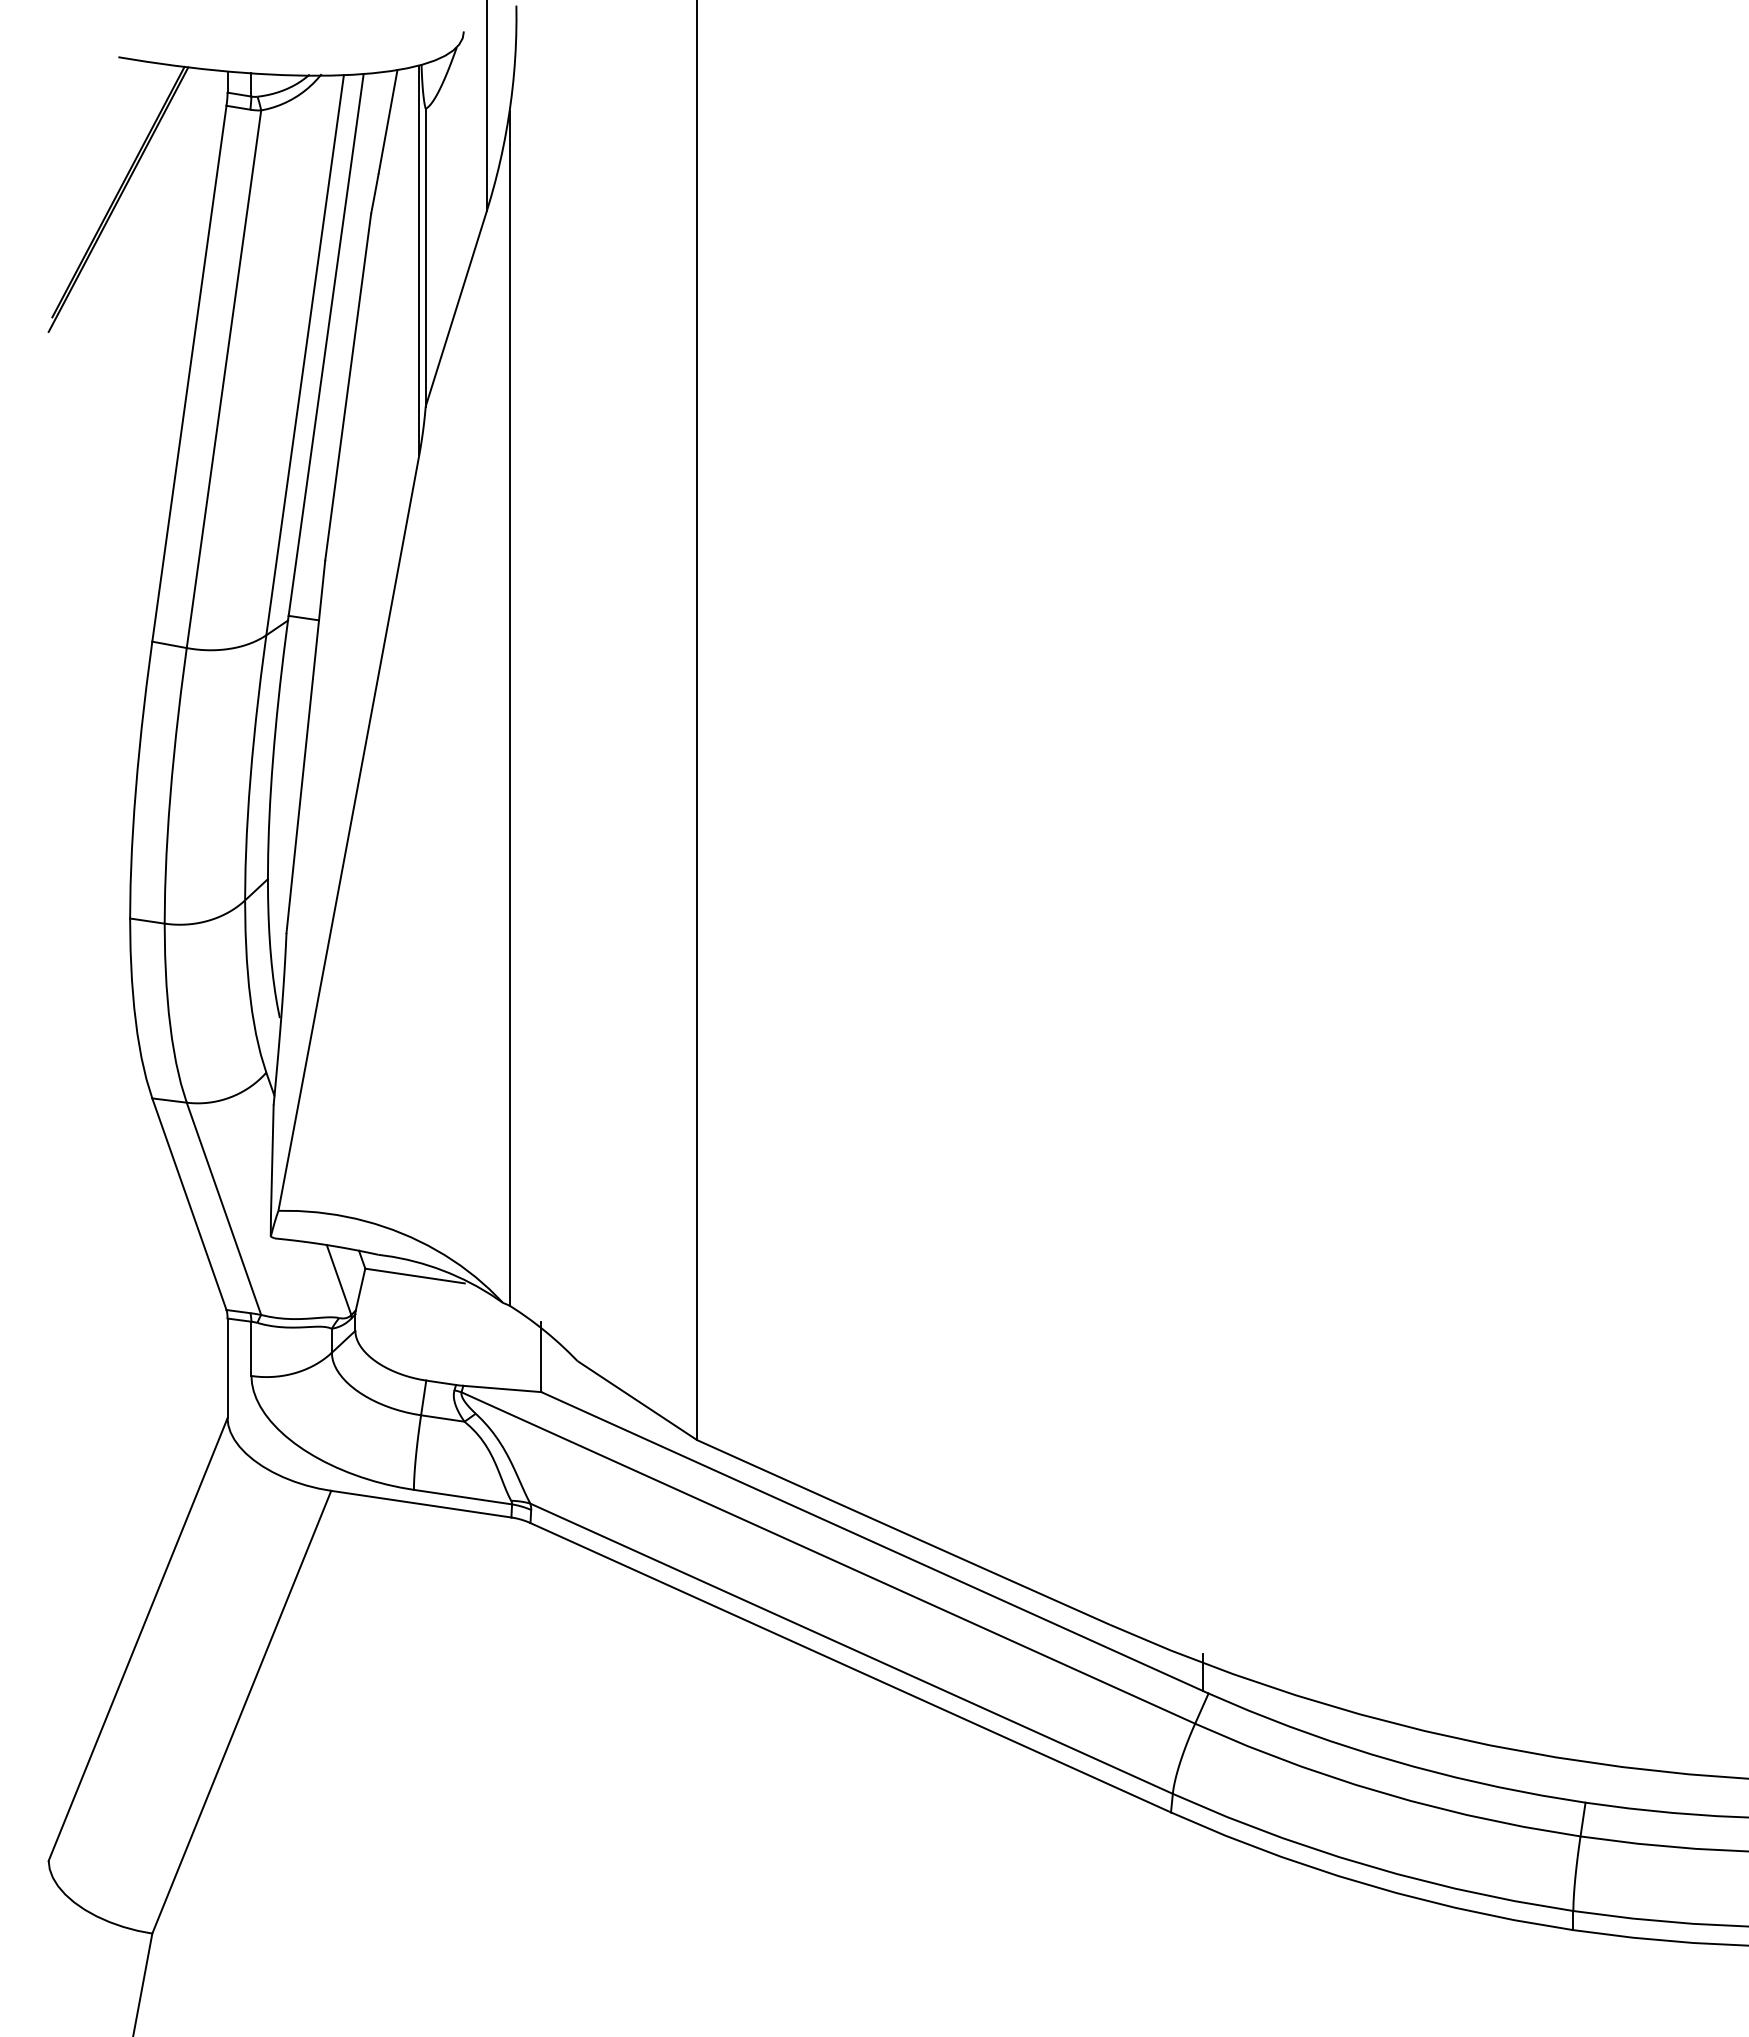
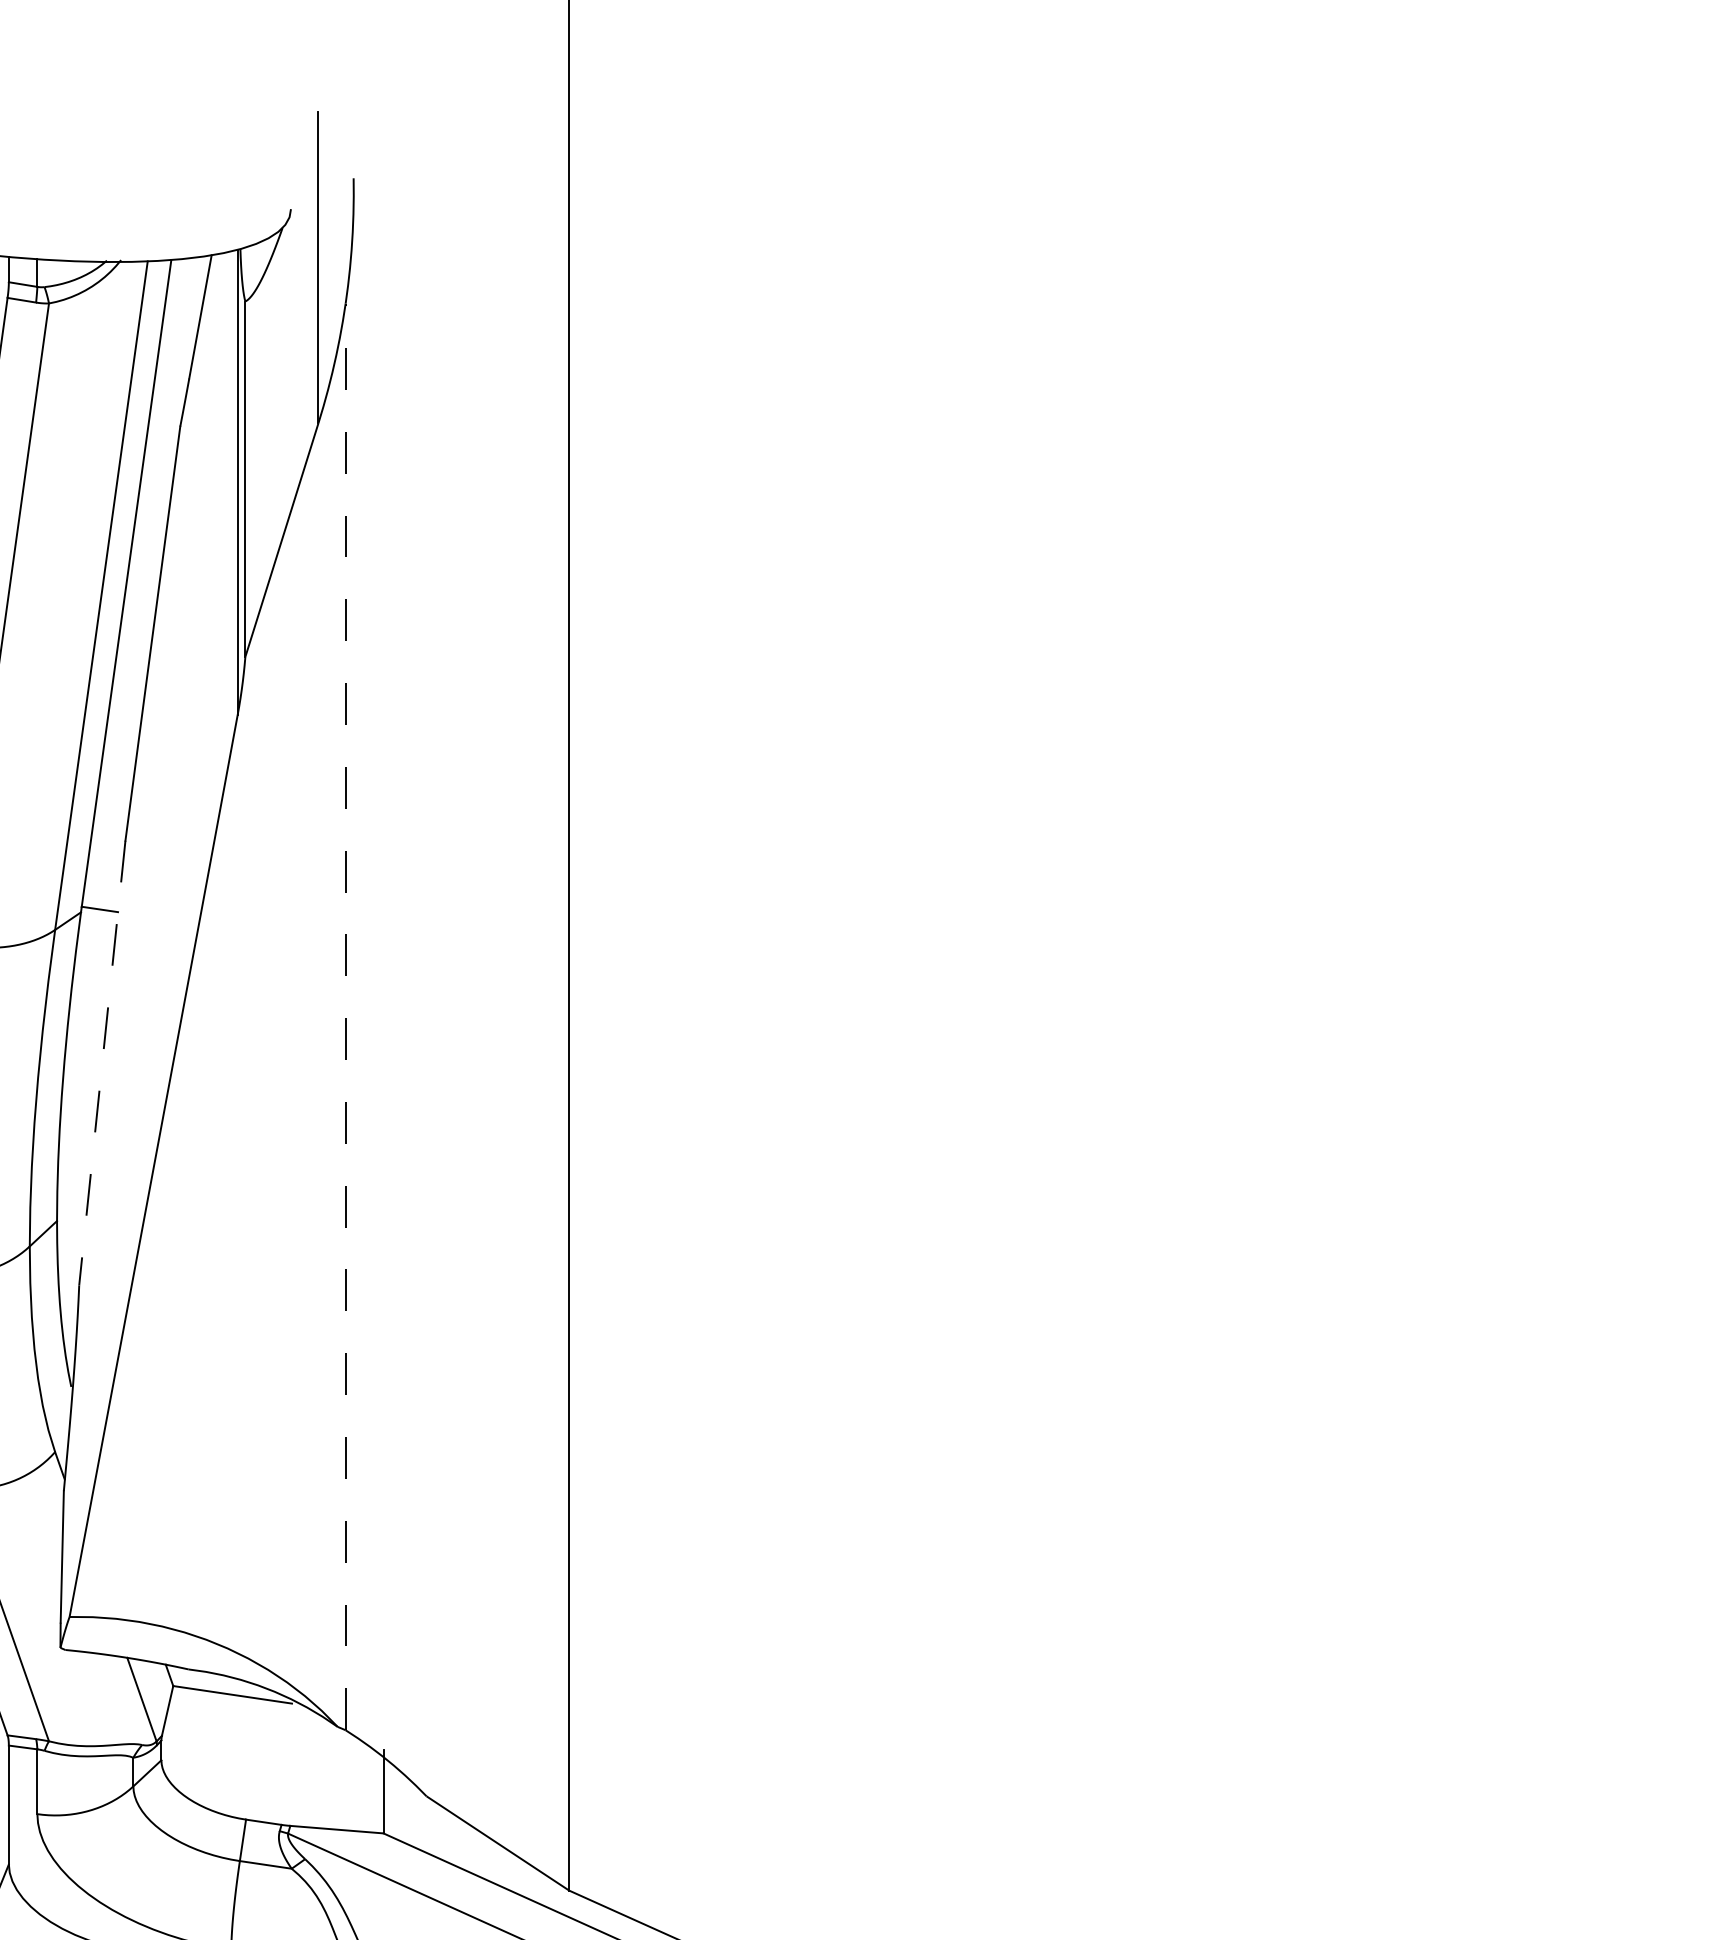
line: (509, 708) -> (345, 1017), solid -> dashed
line: (305, 747) -> (101, 1063), solid -> dashed

